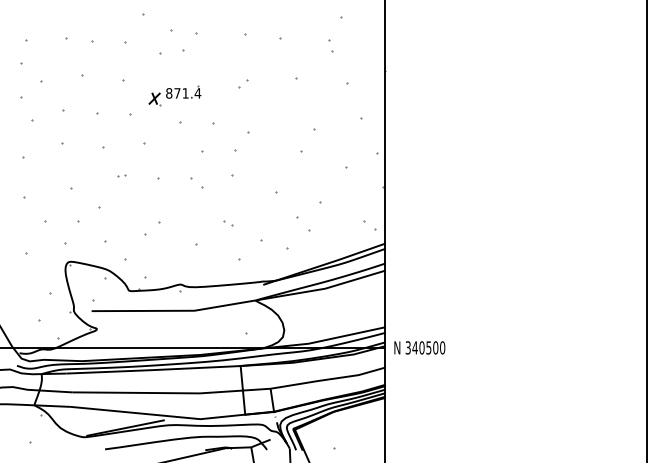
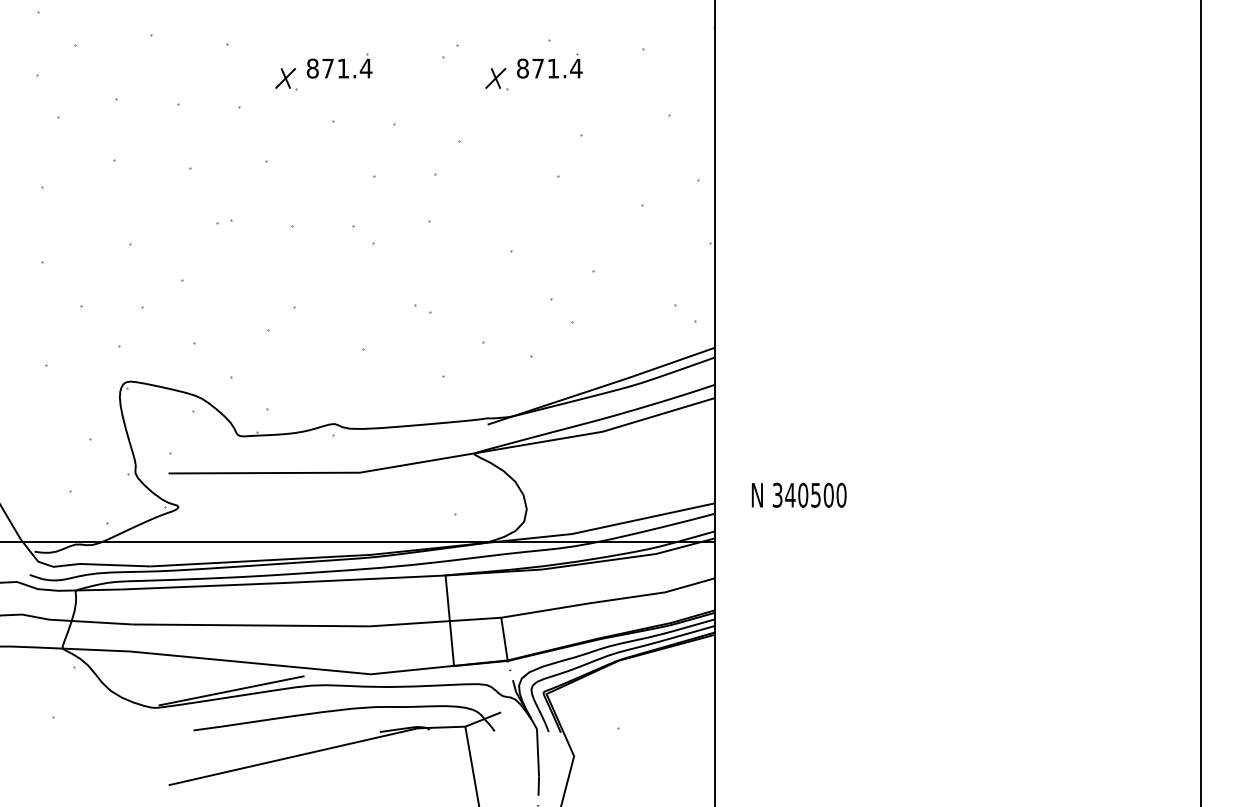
part: (287, 95) -> (532, 72), added
text: (419, 347) -> (798, 494), moved

